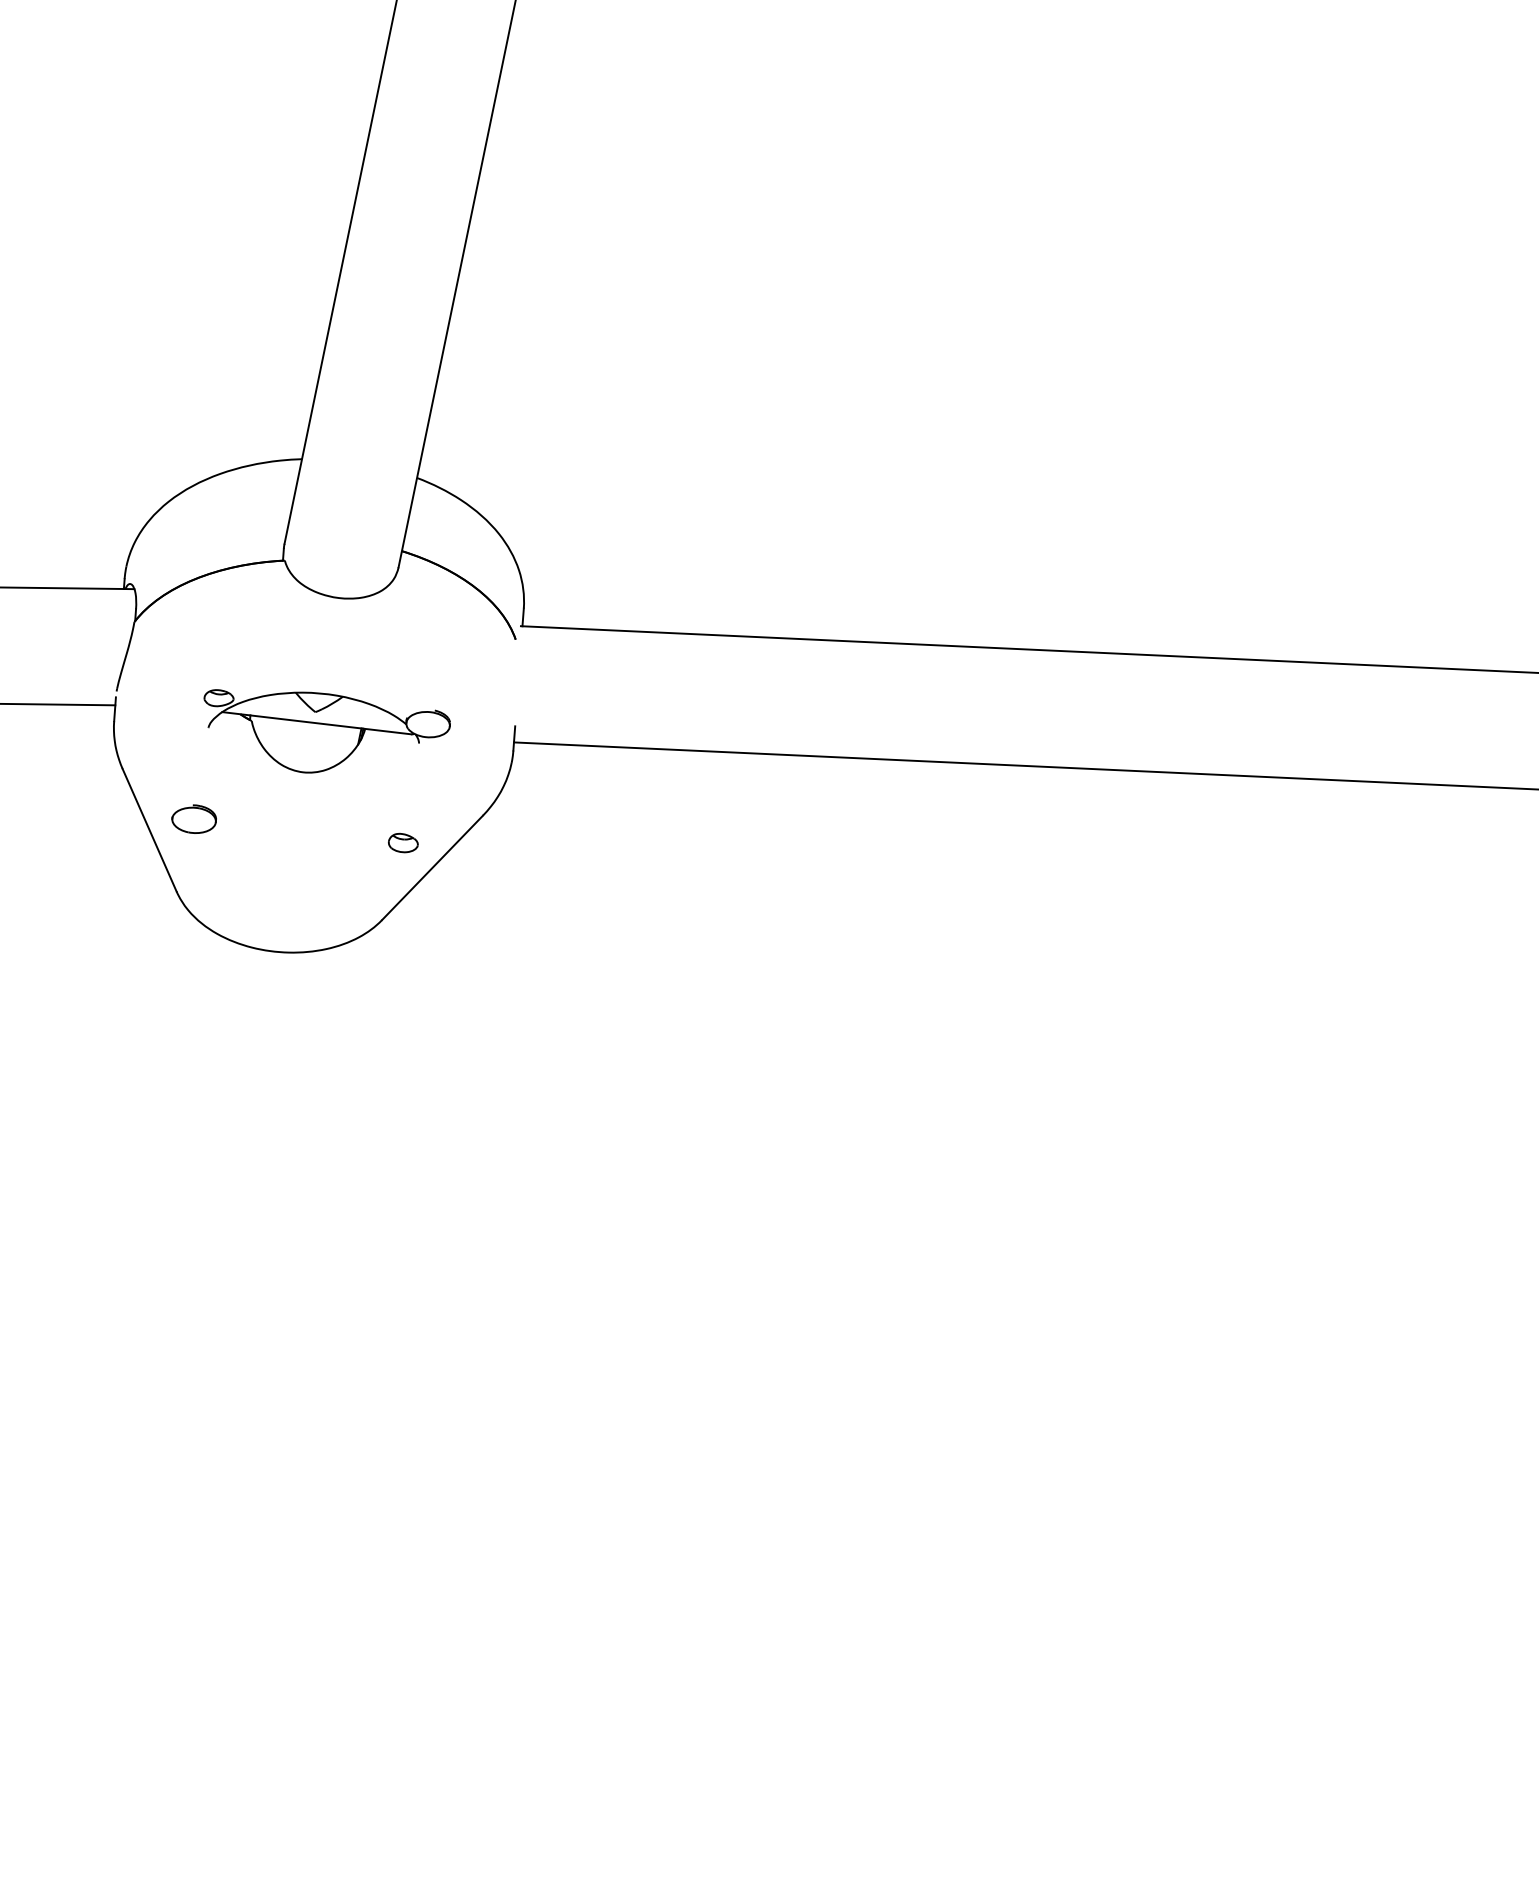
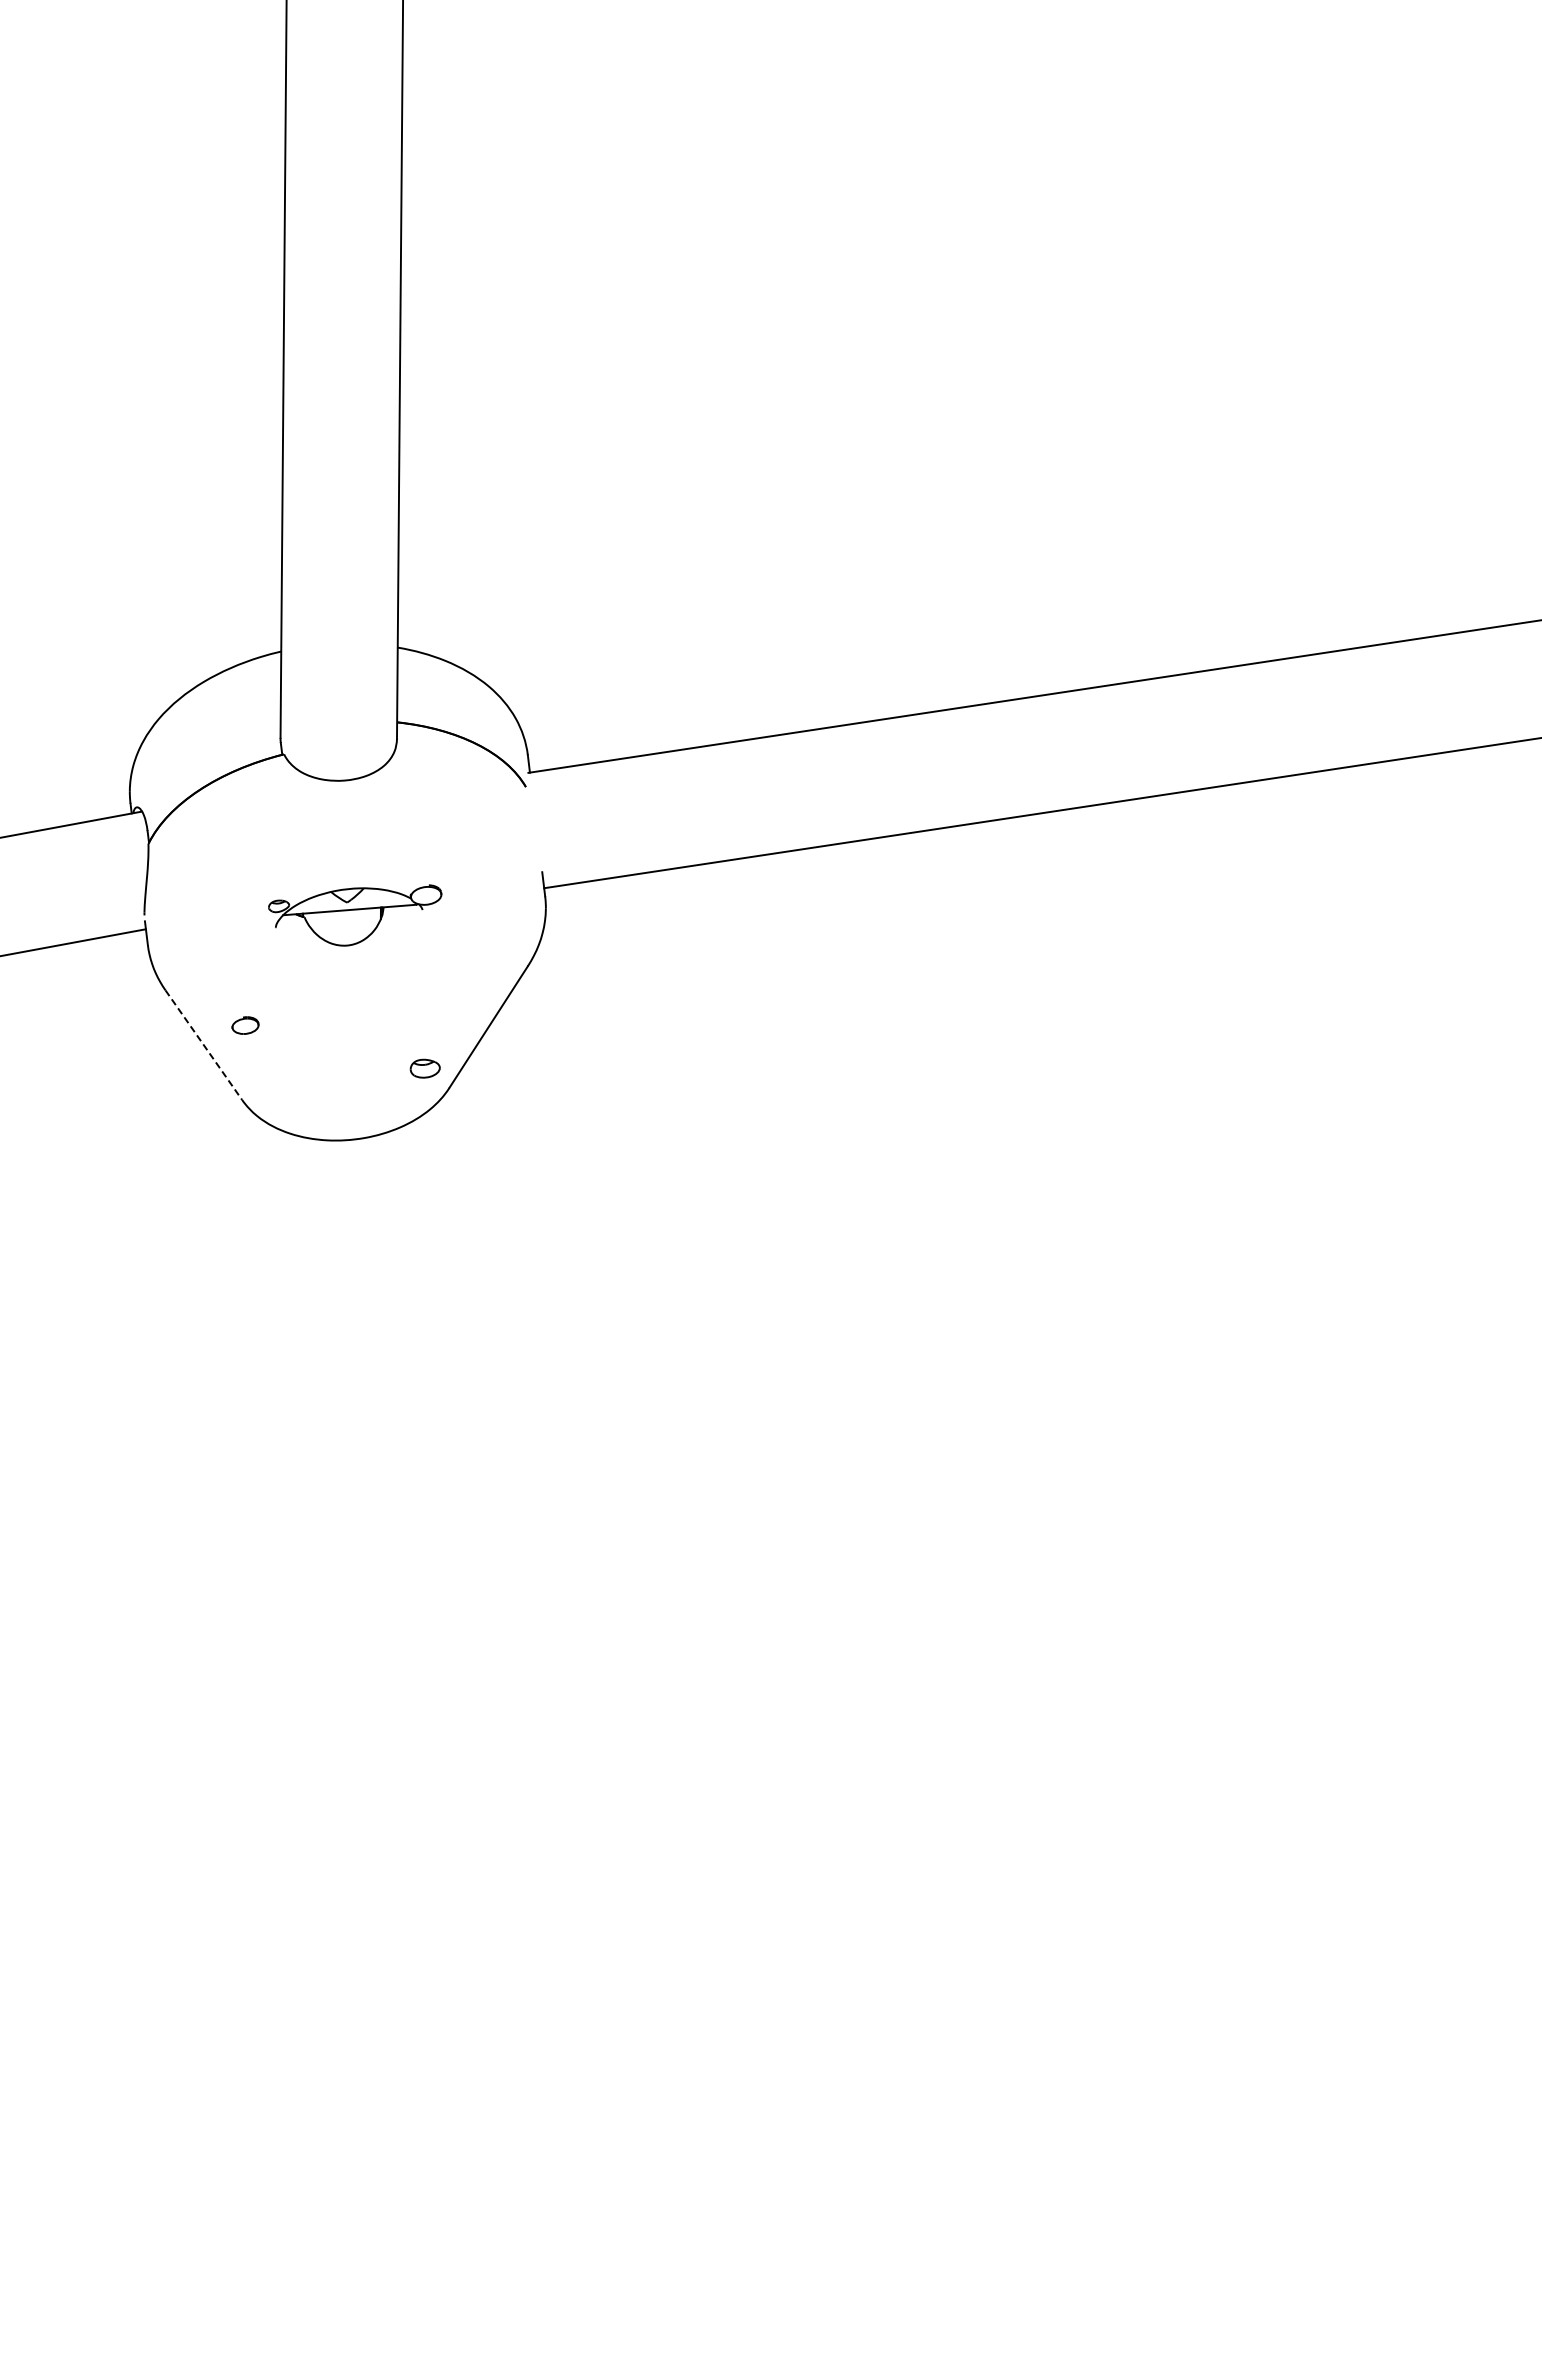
part: (323, 732) -> (355, 915), size x0.7
part: (194, 819) -> (245, 1025), size x0.6
line: (149, 830) -> (203, 1045), solid -> dashed
part: (402, 842) -> (424, 1068), moved

